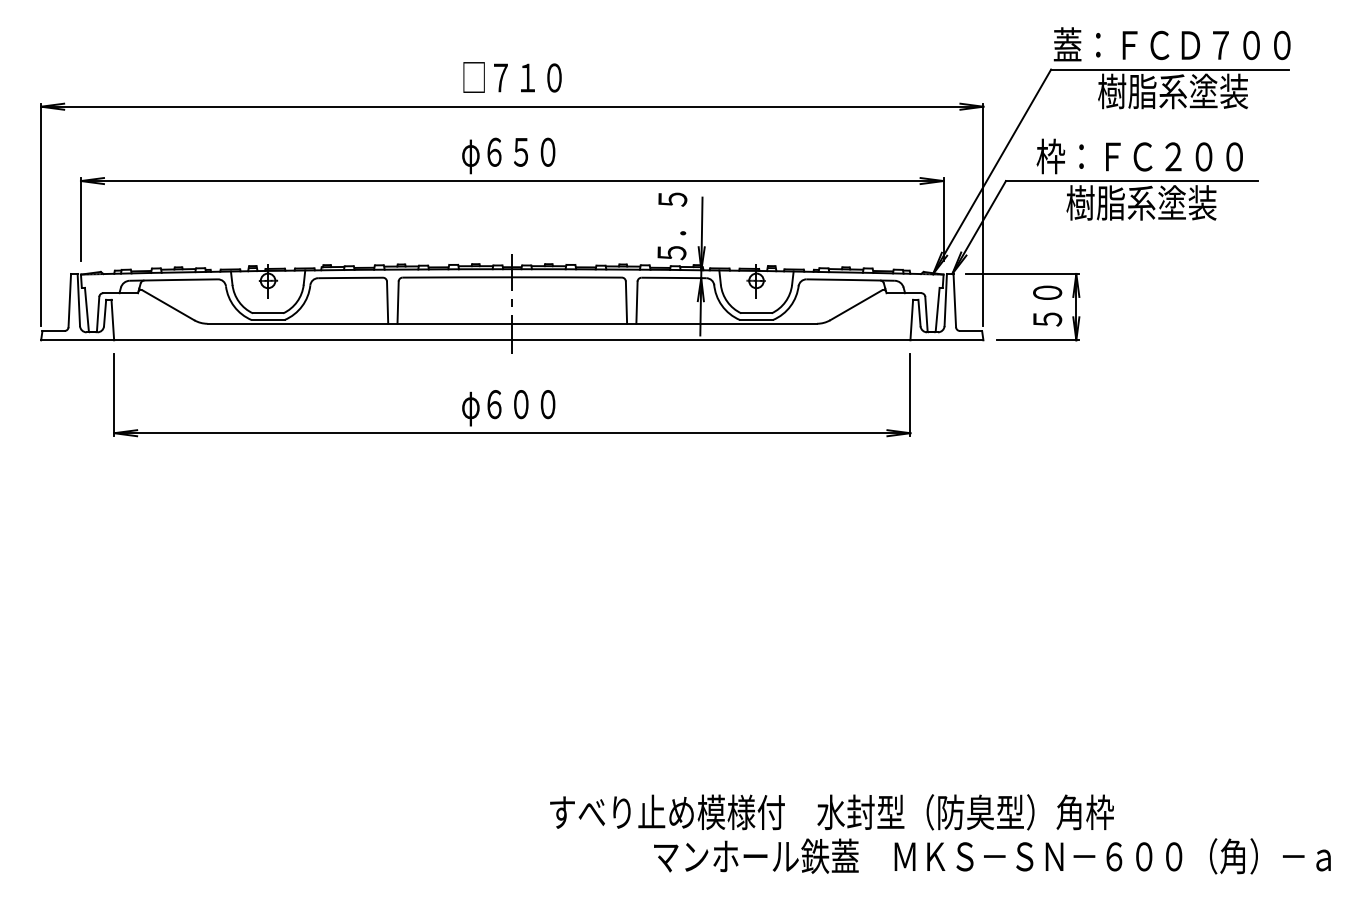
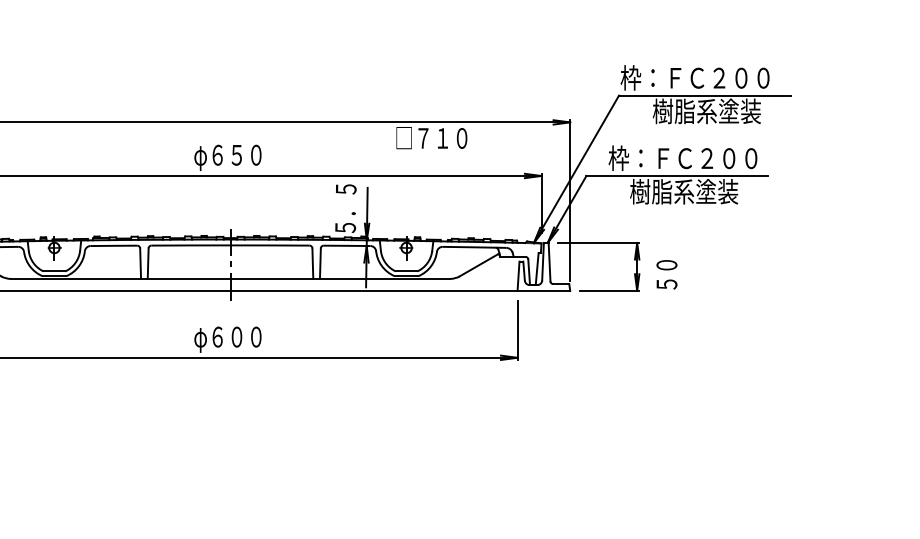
text: (1171, 44) -> (705, 77), 蓋：ＦＣＤ７００ -> 枠：ＦＣ２００
text: (512, 77) -> (431, 138), moved
text: (1047, 305) -> (666, 274), moved

